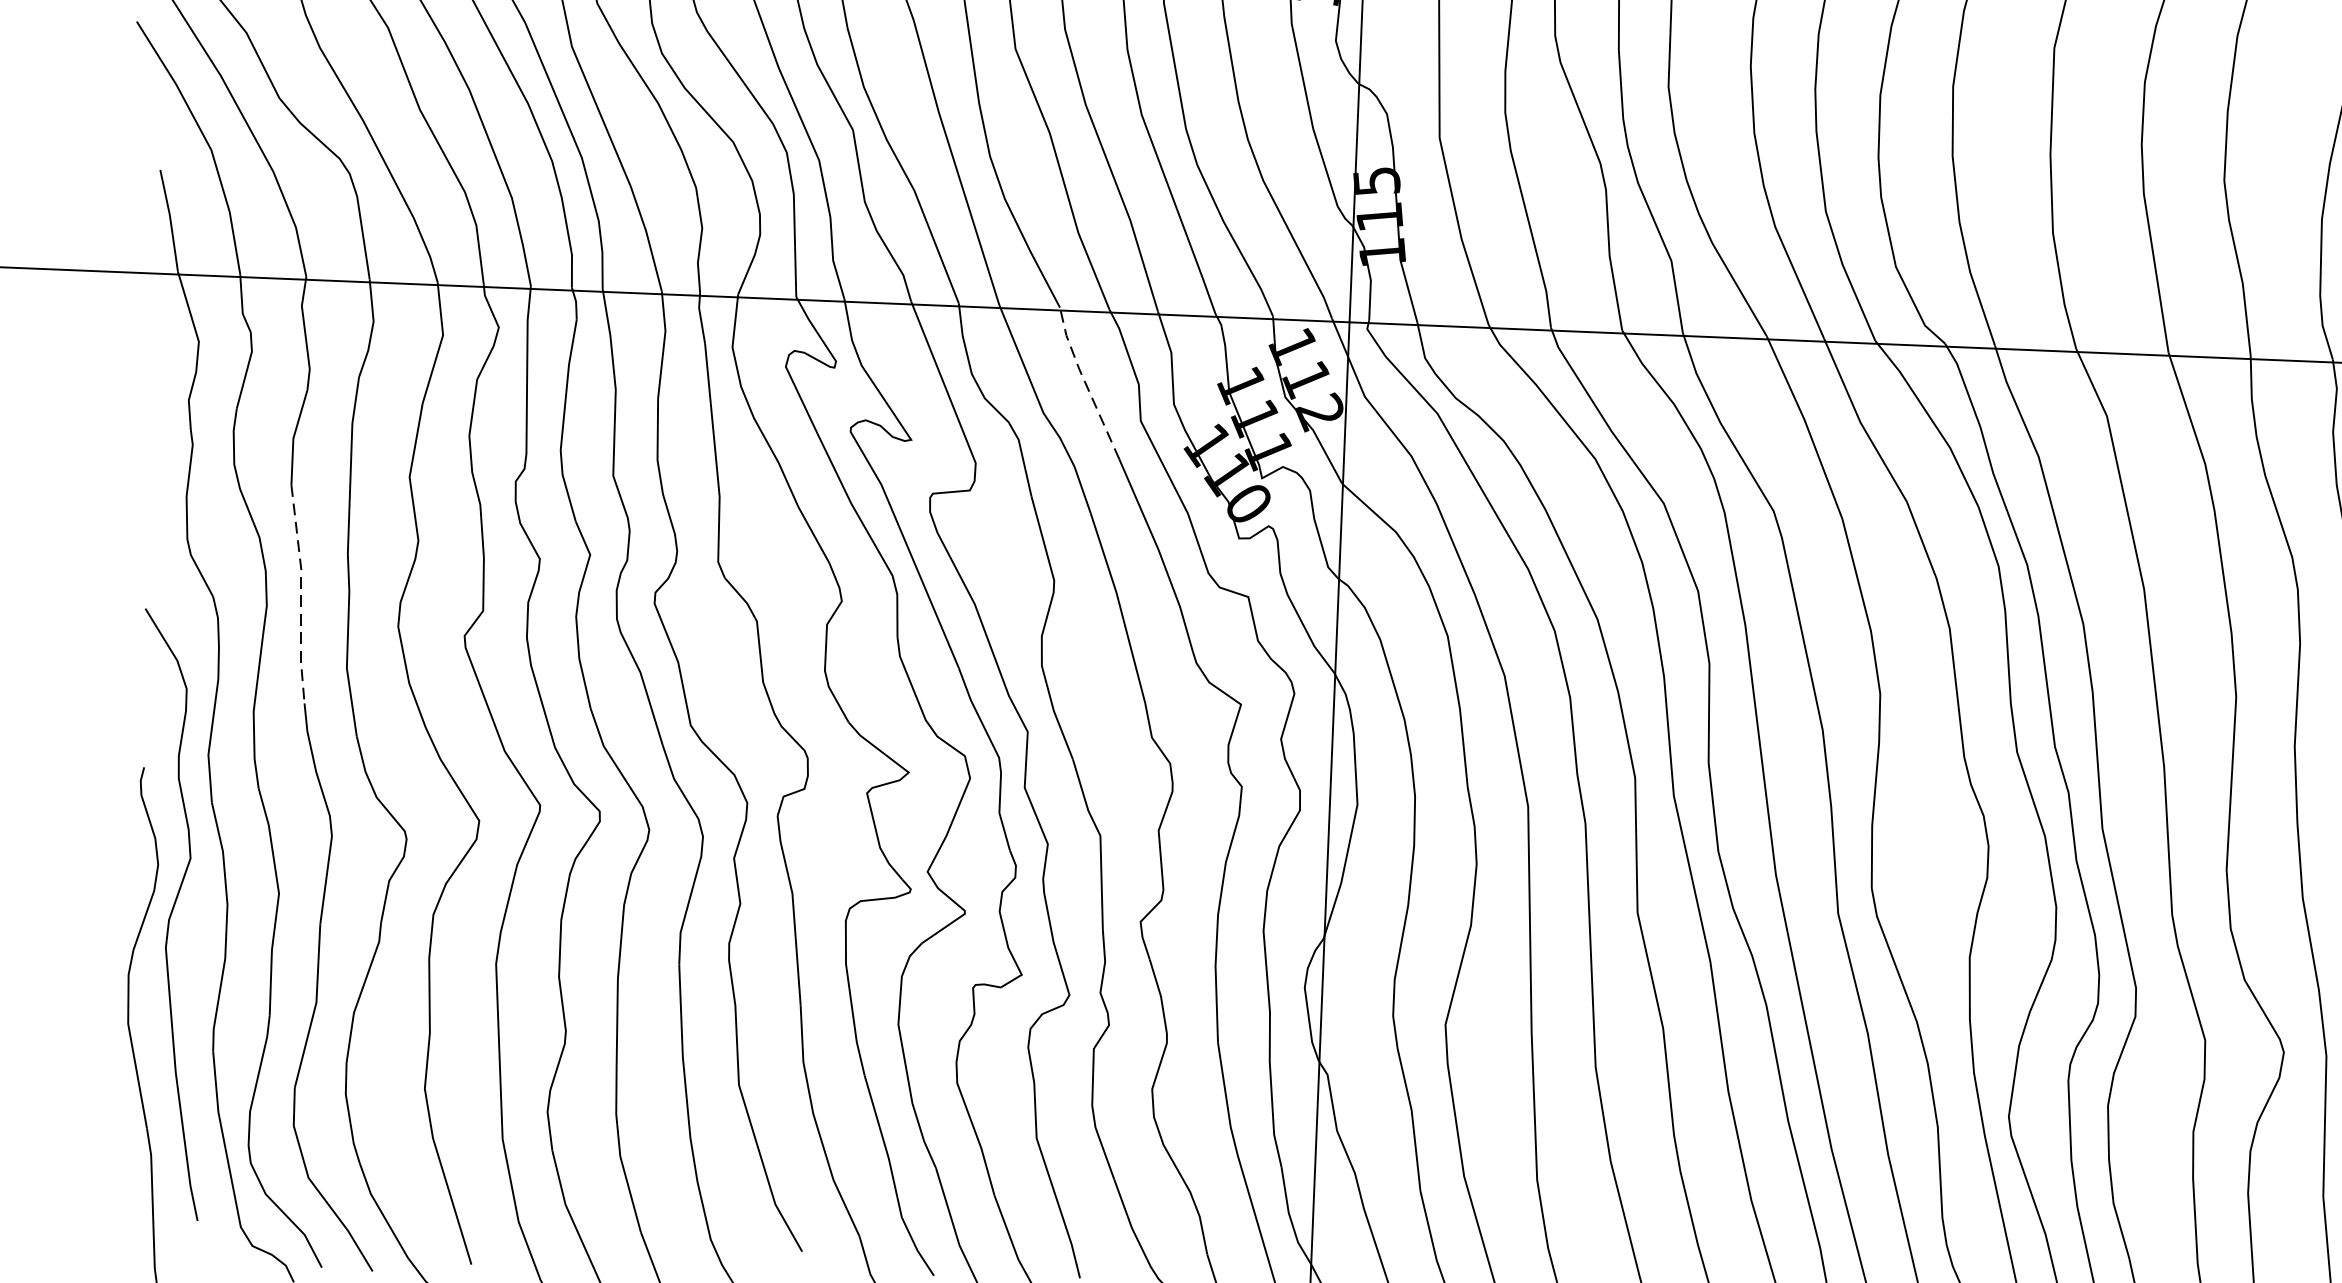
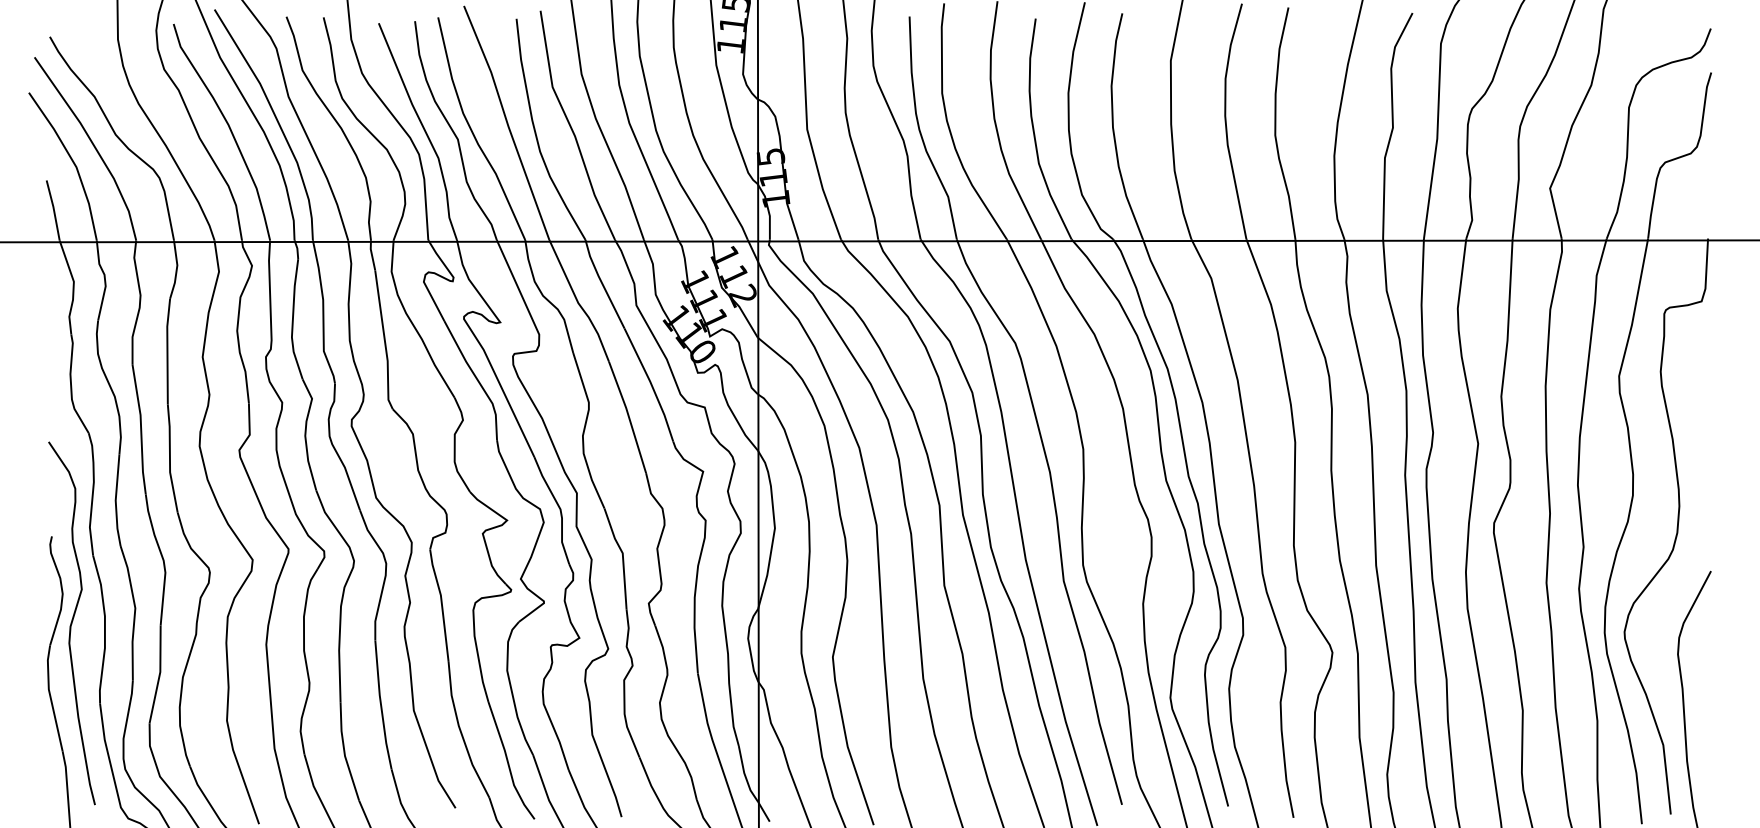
line: (1085, 381) -> (602, 283), dashed -> solid
line: (301, 594) -> (141, 429), dashed -> solid

